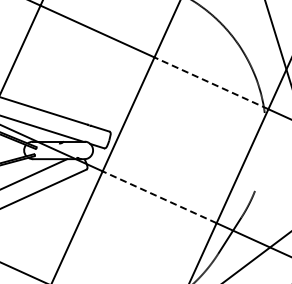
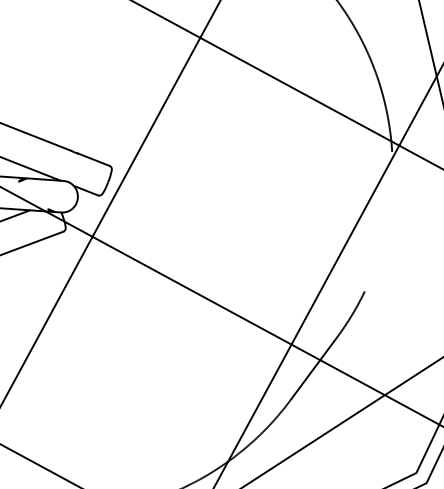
line: (211, 83) -> (299, 92), dashed -> solid
line: (159, 197) -> (191, 291), dashed -> solid

